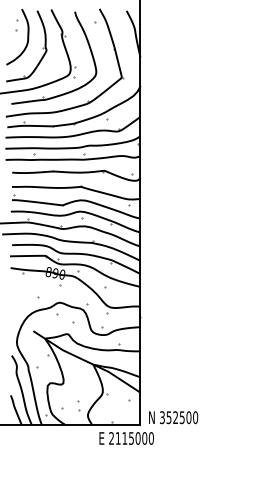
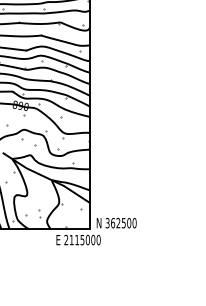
text: (168, 417) -> (112, 223), 352500 -> 362500

